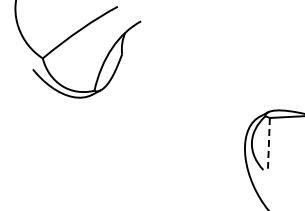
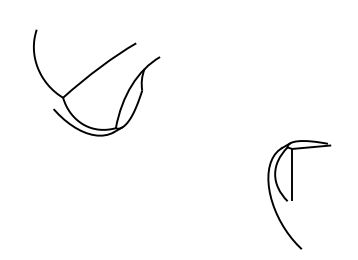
line: (269, 143) -> (292, 174), dashed -> solid

